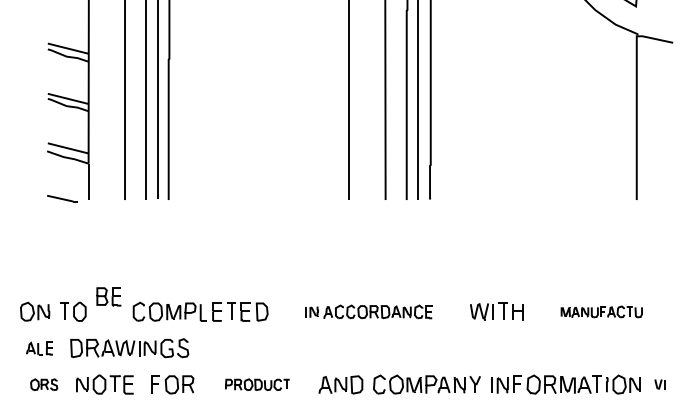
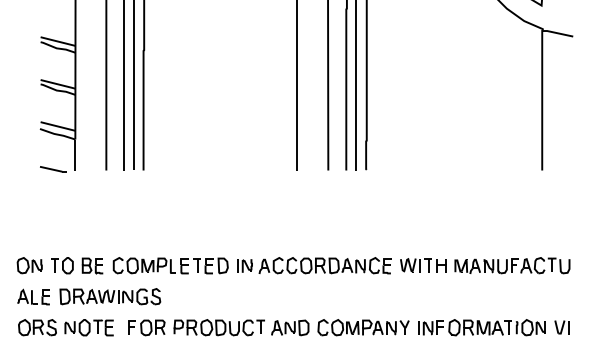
part: (108, 296) -> (92, 265), moved
part: (369, 311) -> (314, 265), size x1.43
part: (601, 311) -> (512, 265), size x1.67
part: (39, 348) -> (33, 296), size x1.43
part: (44, 384) -> (37, 327), size x1.67
part: (256, 384) -> (218, 327), size x1.67
part: (659, 384) -> (561, 327), size x1.67

